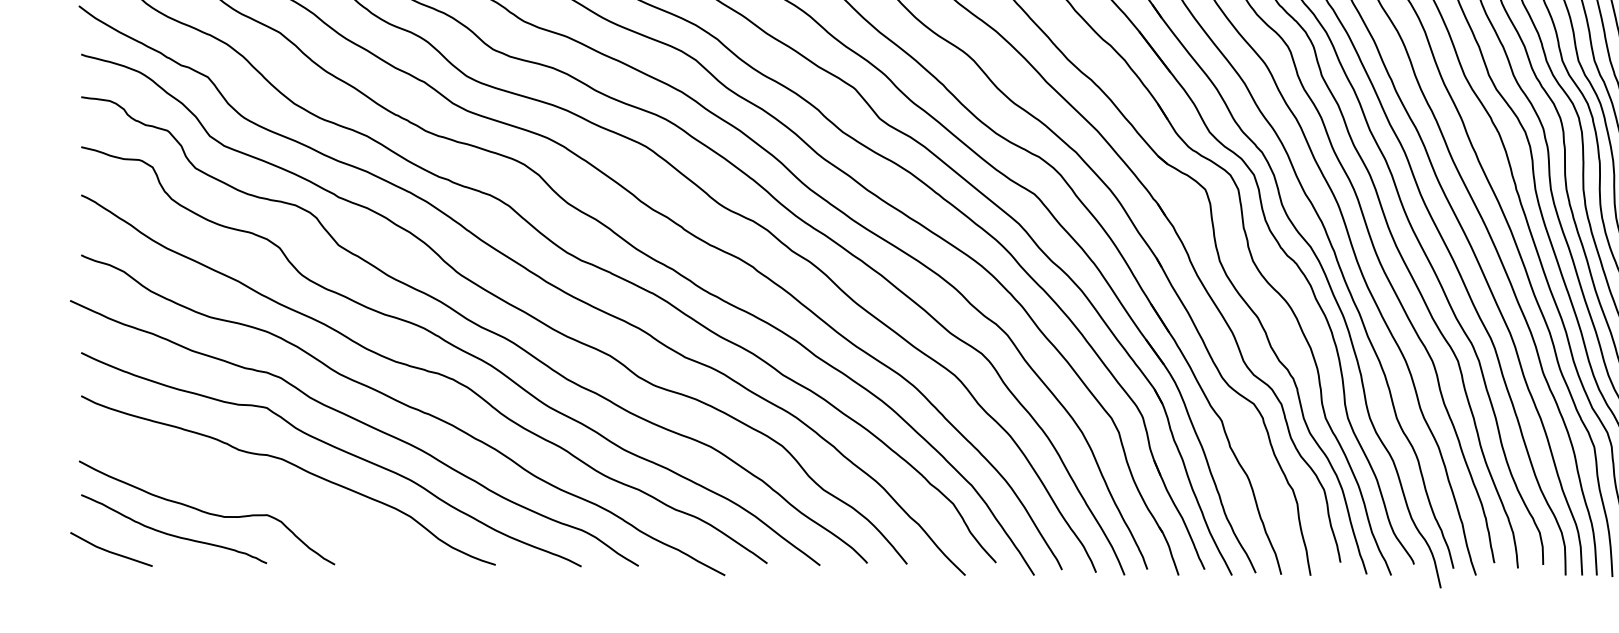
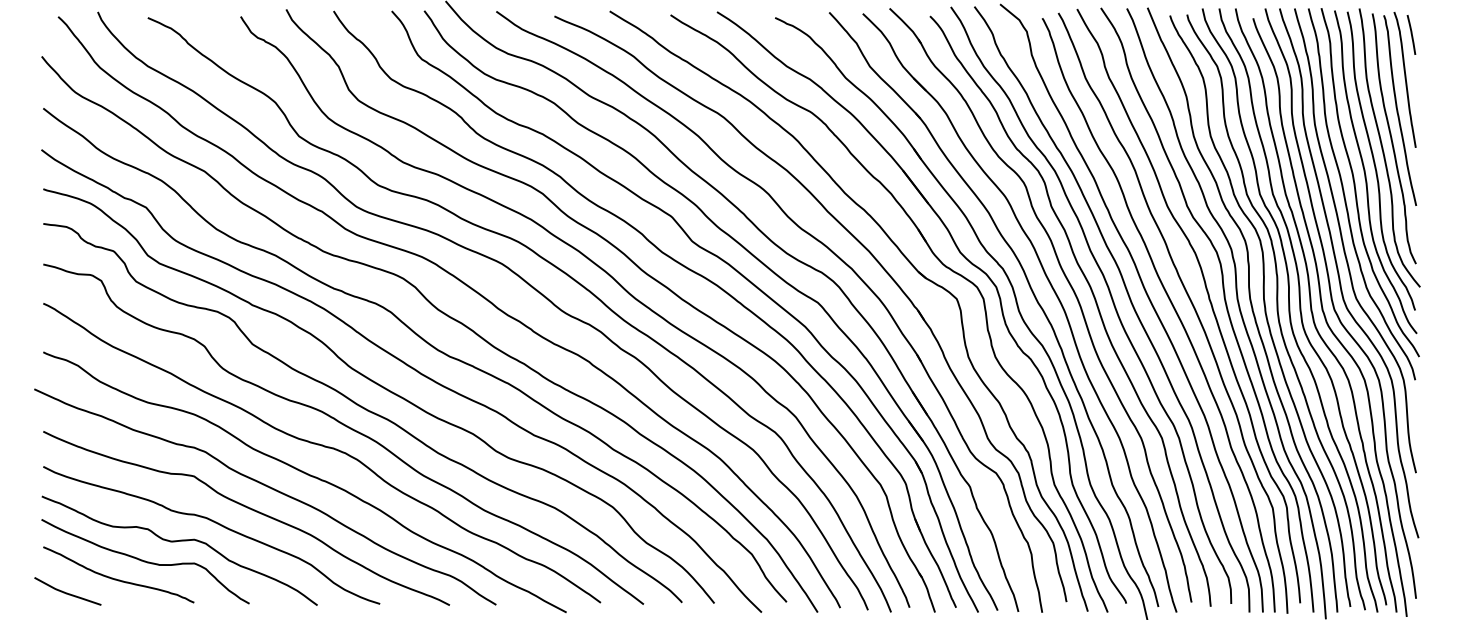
curve: (245, 489) -> (176, 542), added

